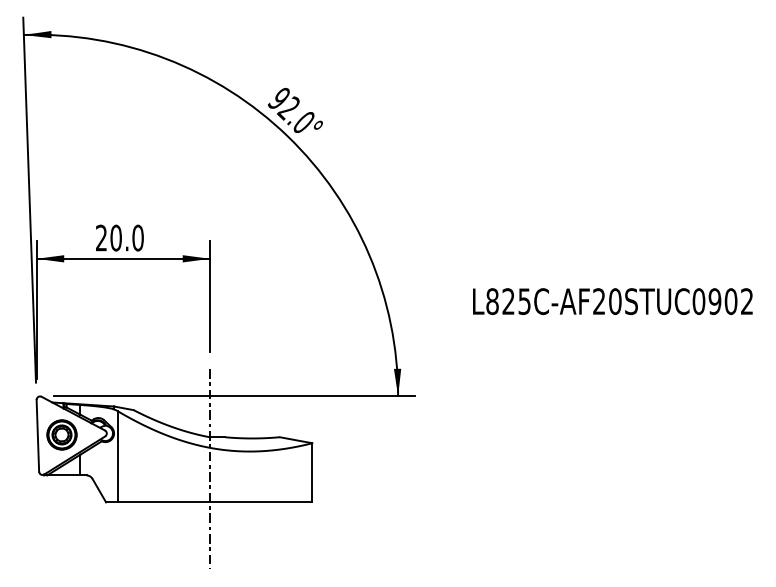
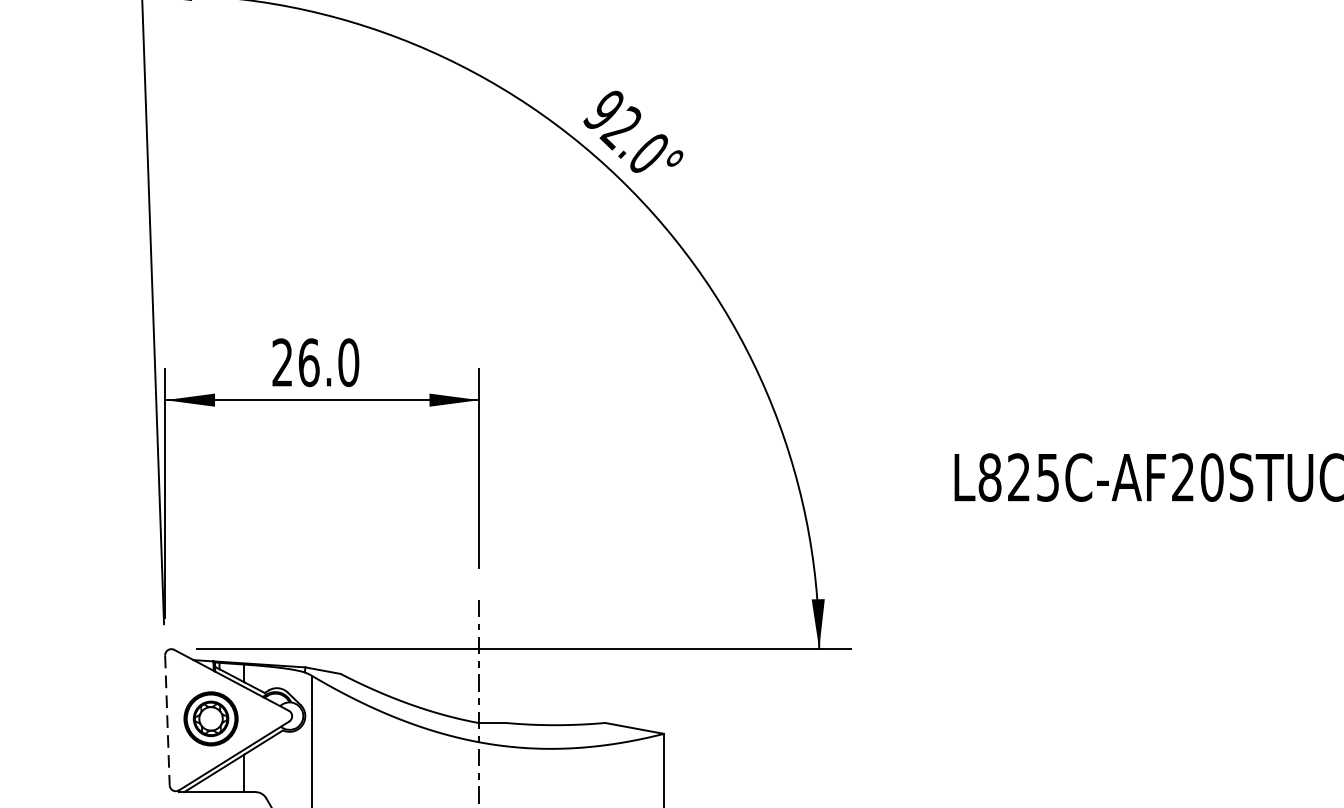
text: (115, 237) -> (307, 361), 20.0 -> 26.0
line: (37, 435) -> (166, 719), solid -> dashed

